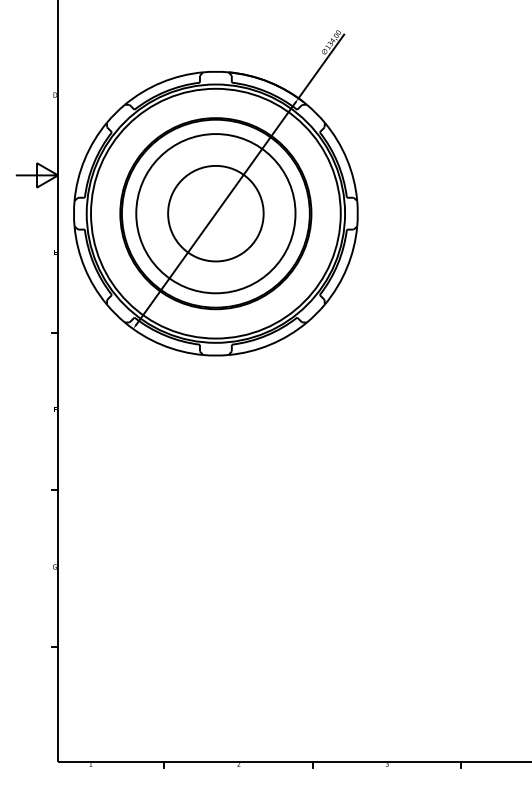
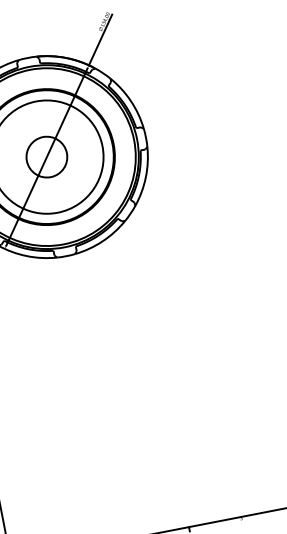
circle: (215, 213) -> (46, 157), size x0.6

